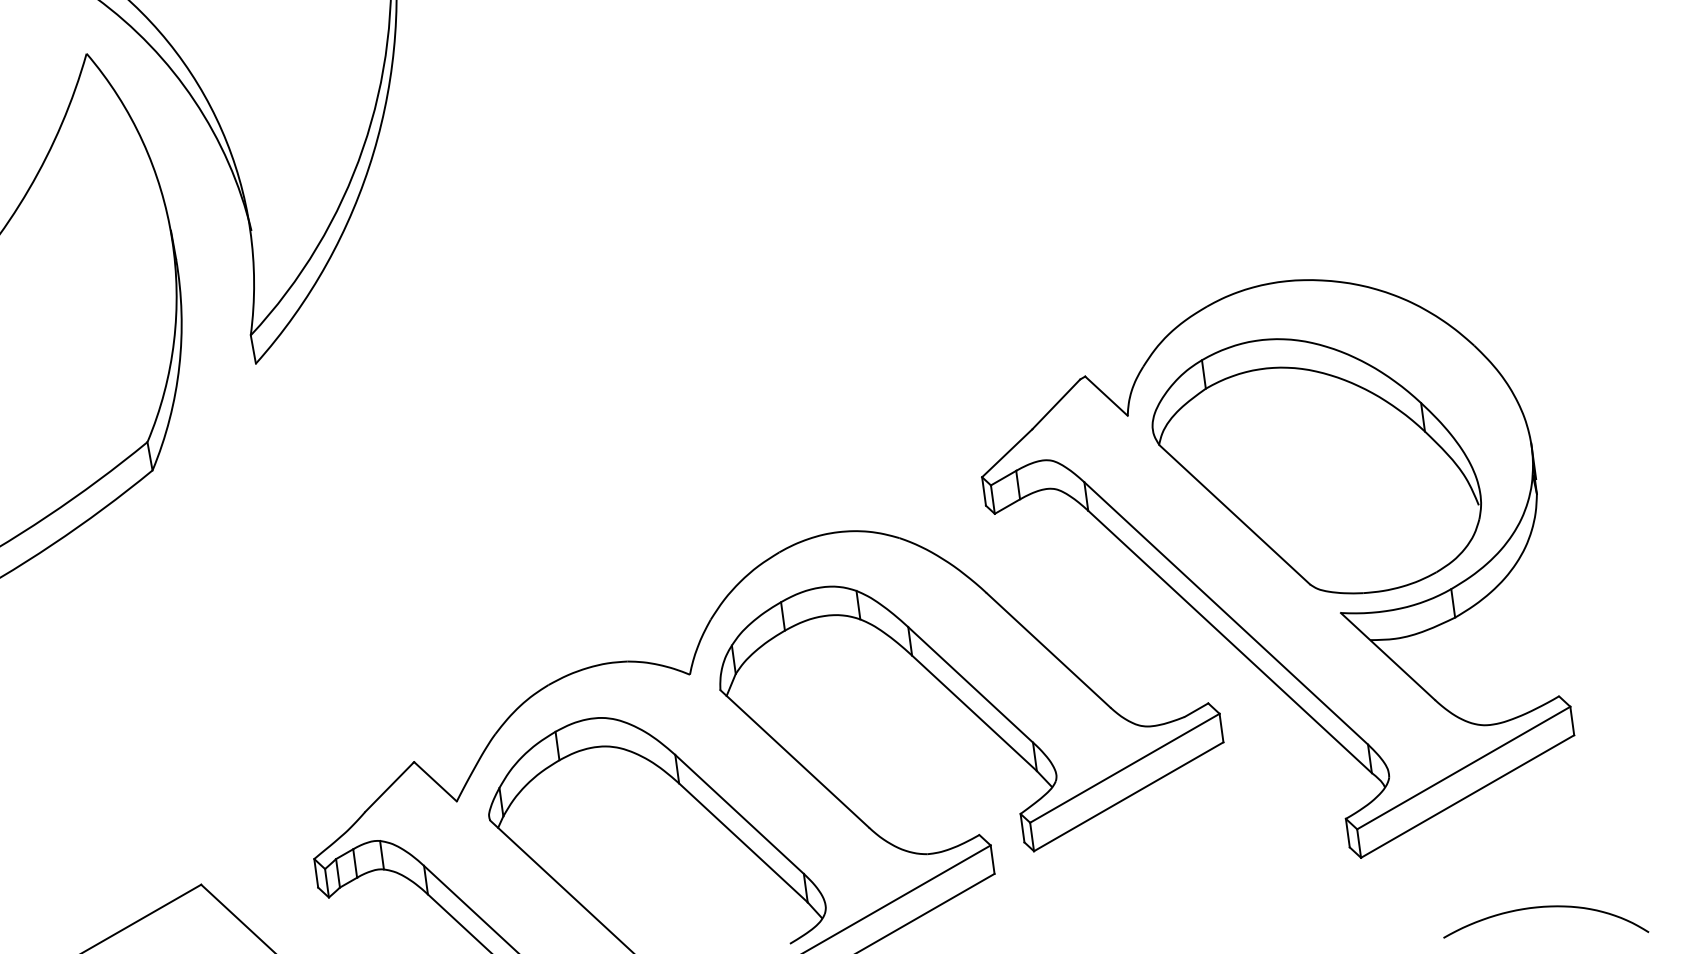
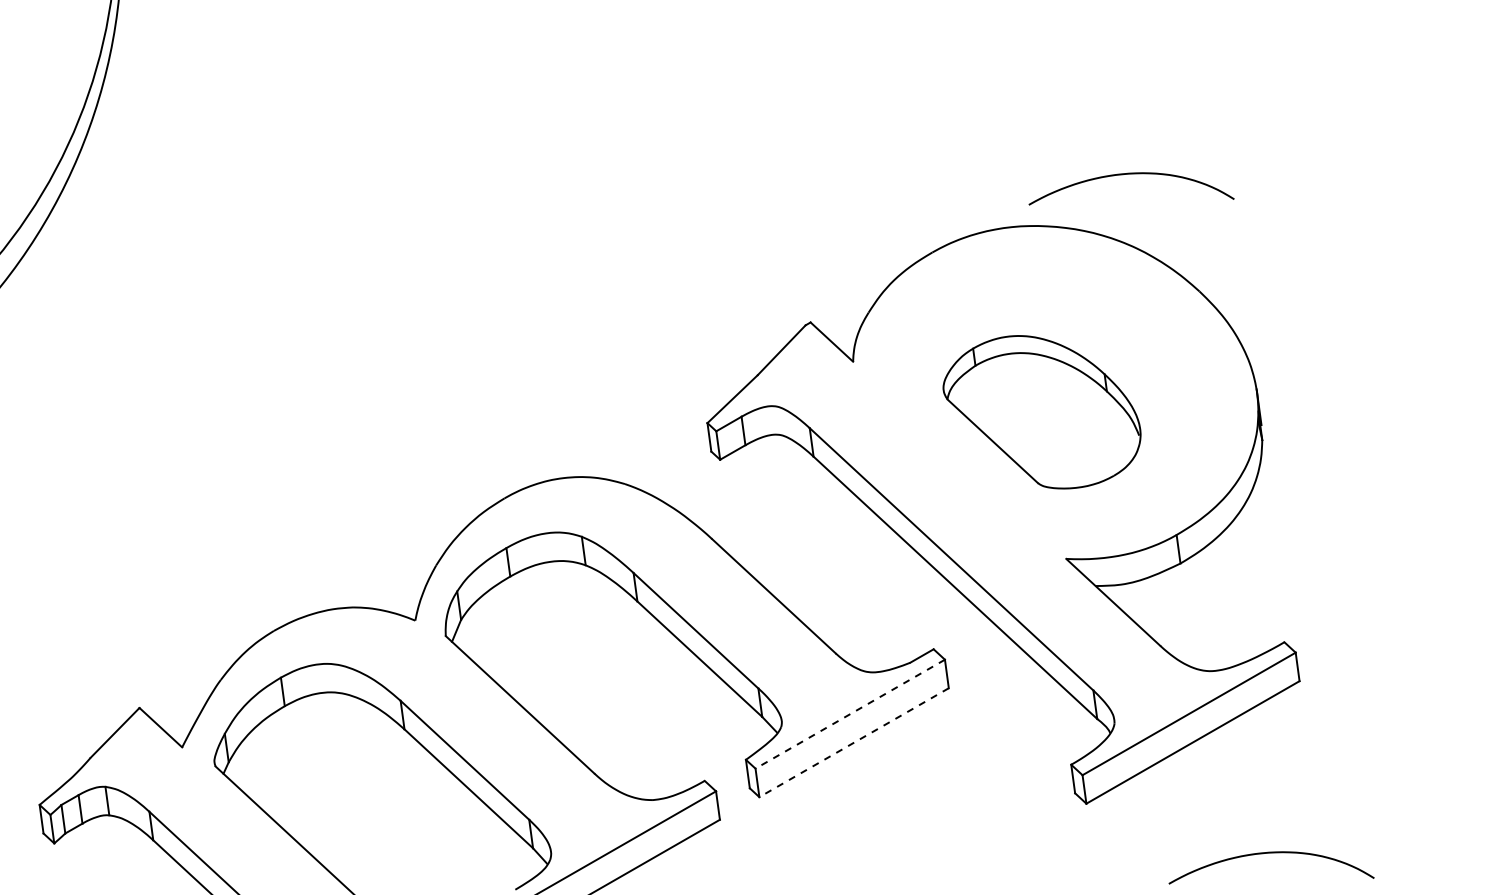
curve: (1406, 228) -> (1131, 174), added
part: (1316, 466) -> (1041, 412), size x0.6
line: (1124, 768) -> (849, 714), solid -> dashed
line: (1128, 797) -> (853, 743), solid -> dashed

